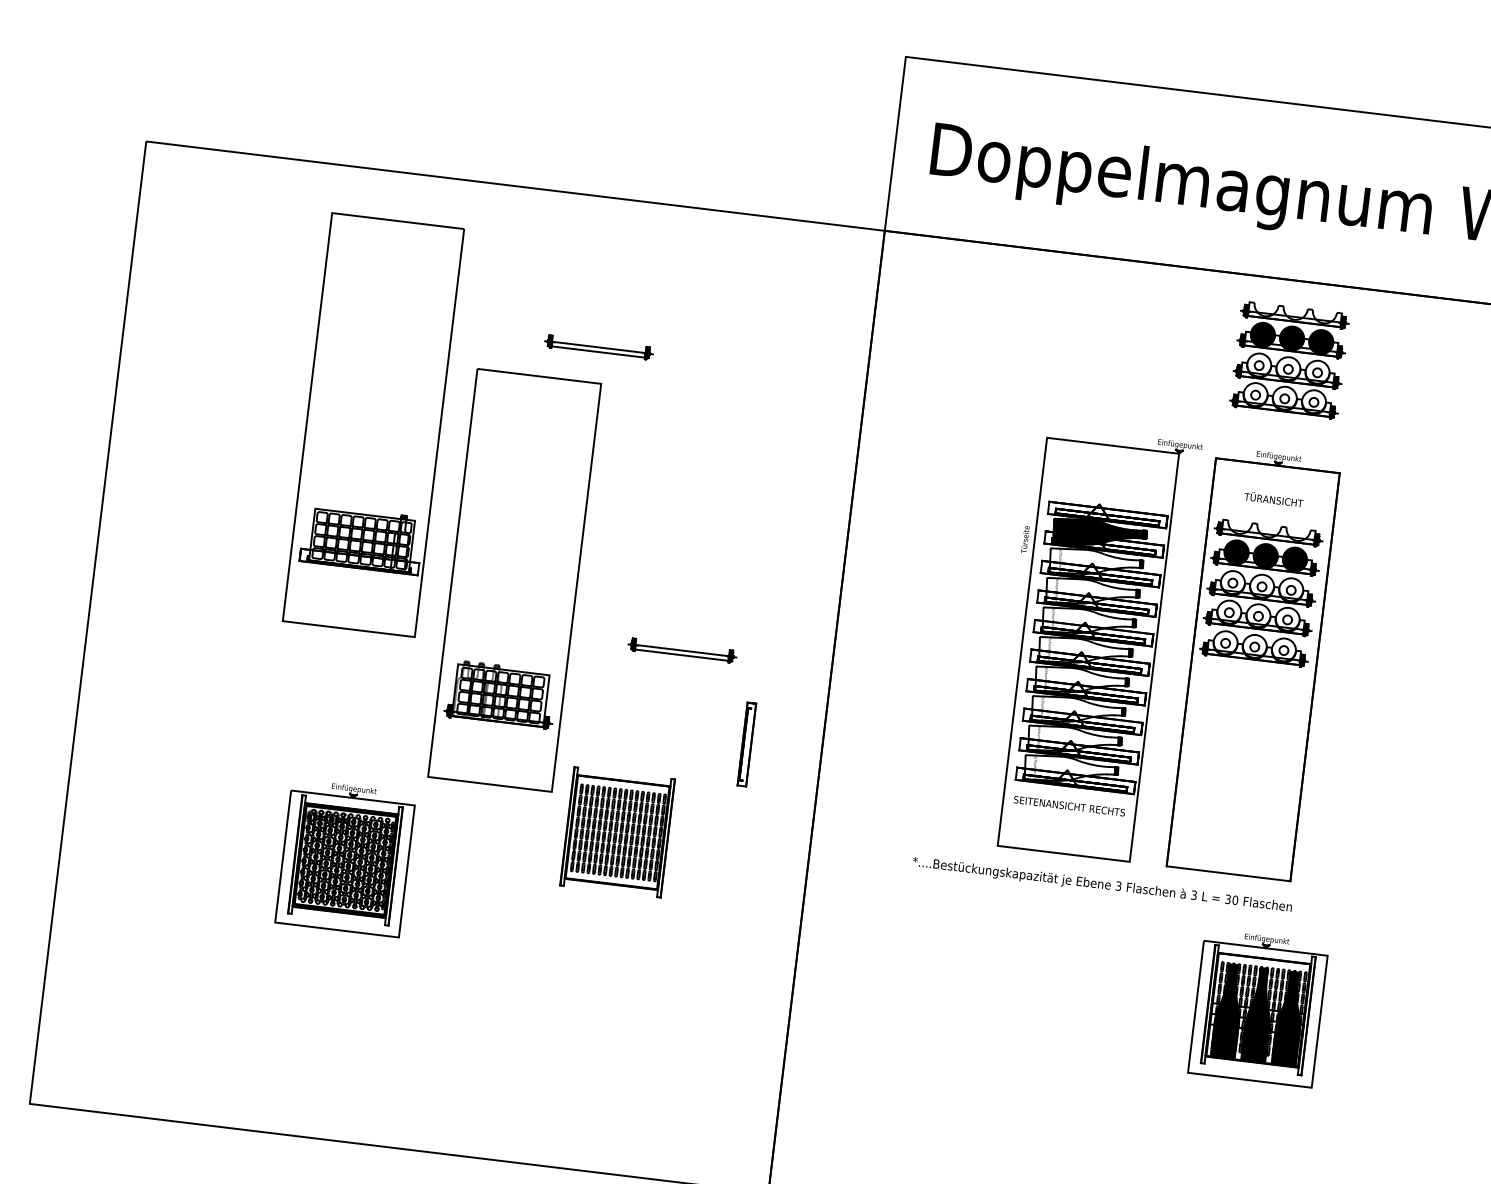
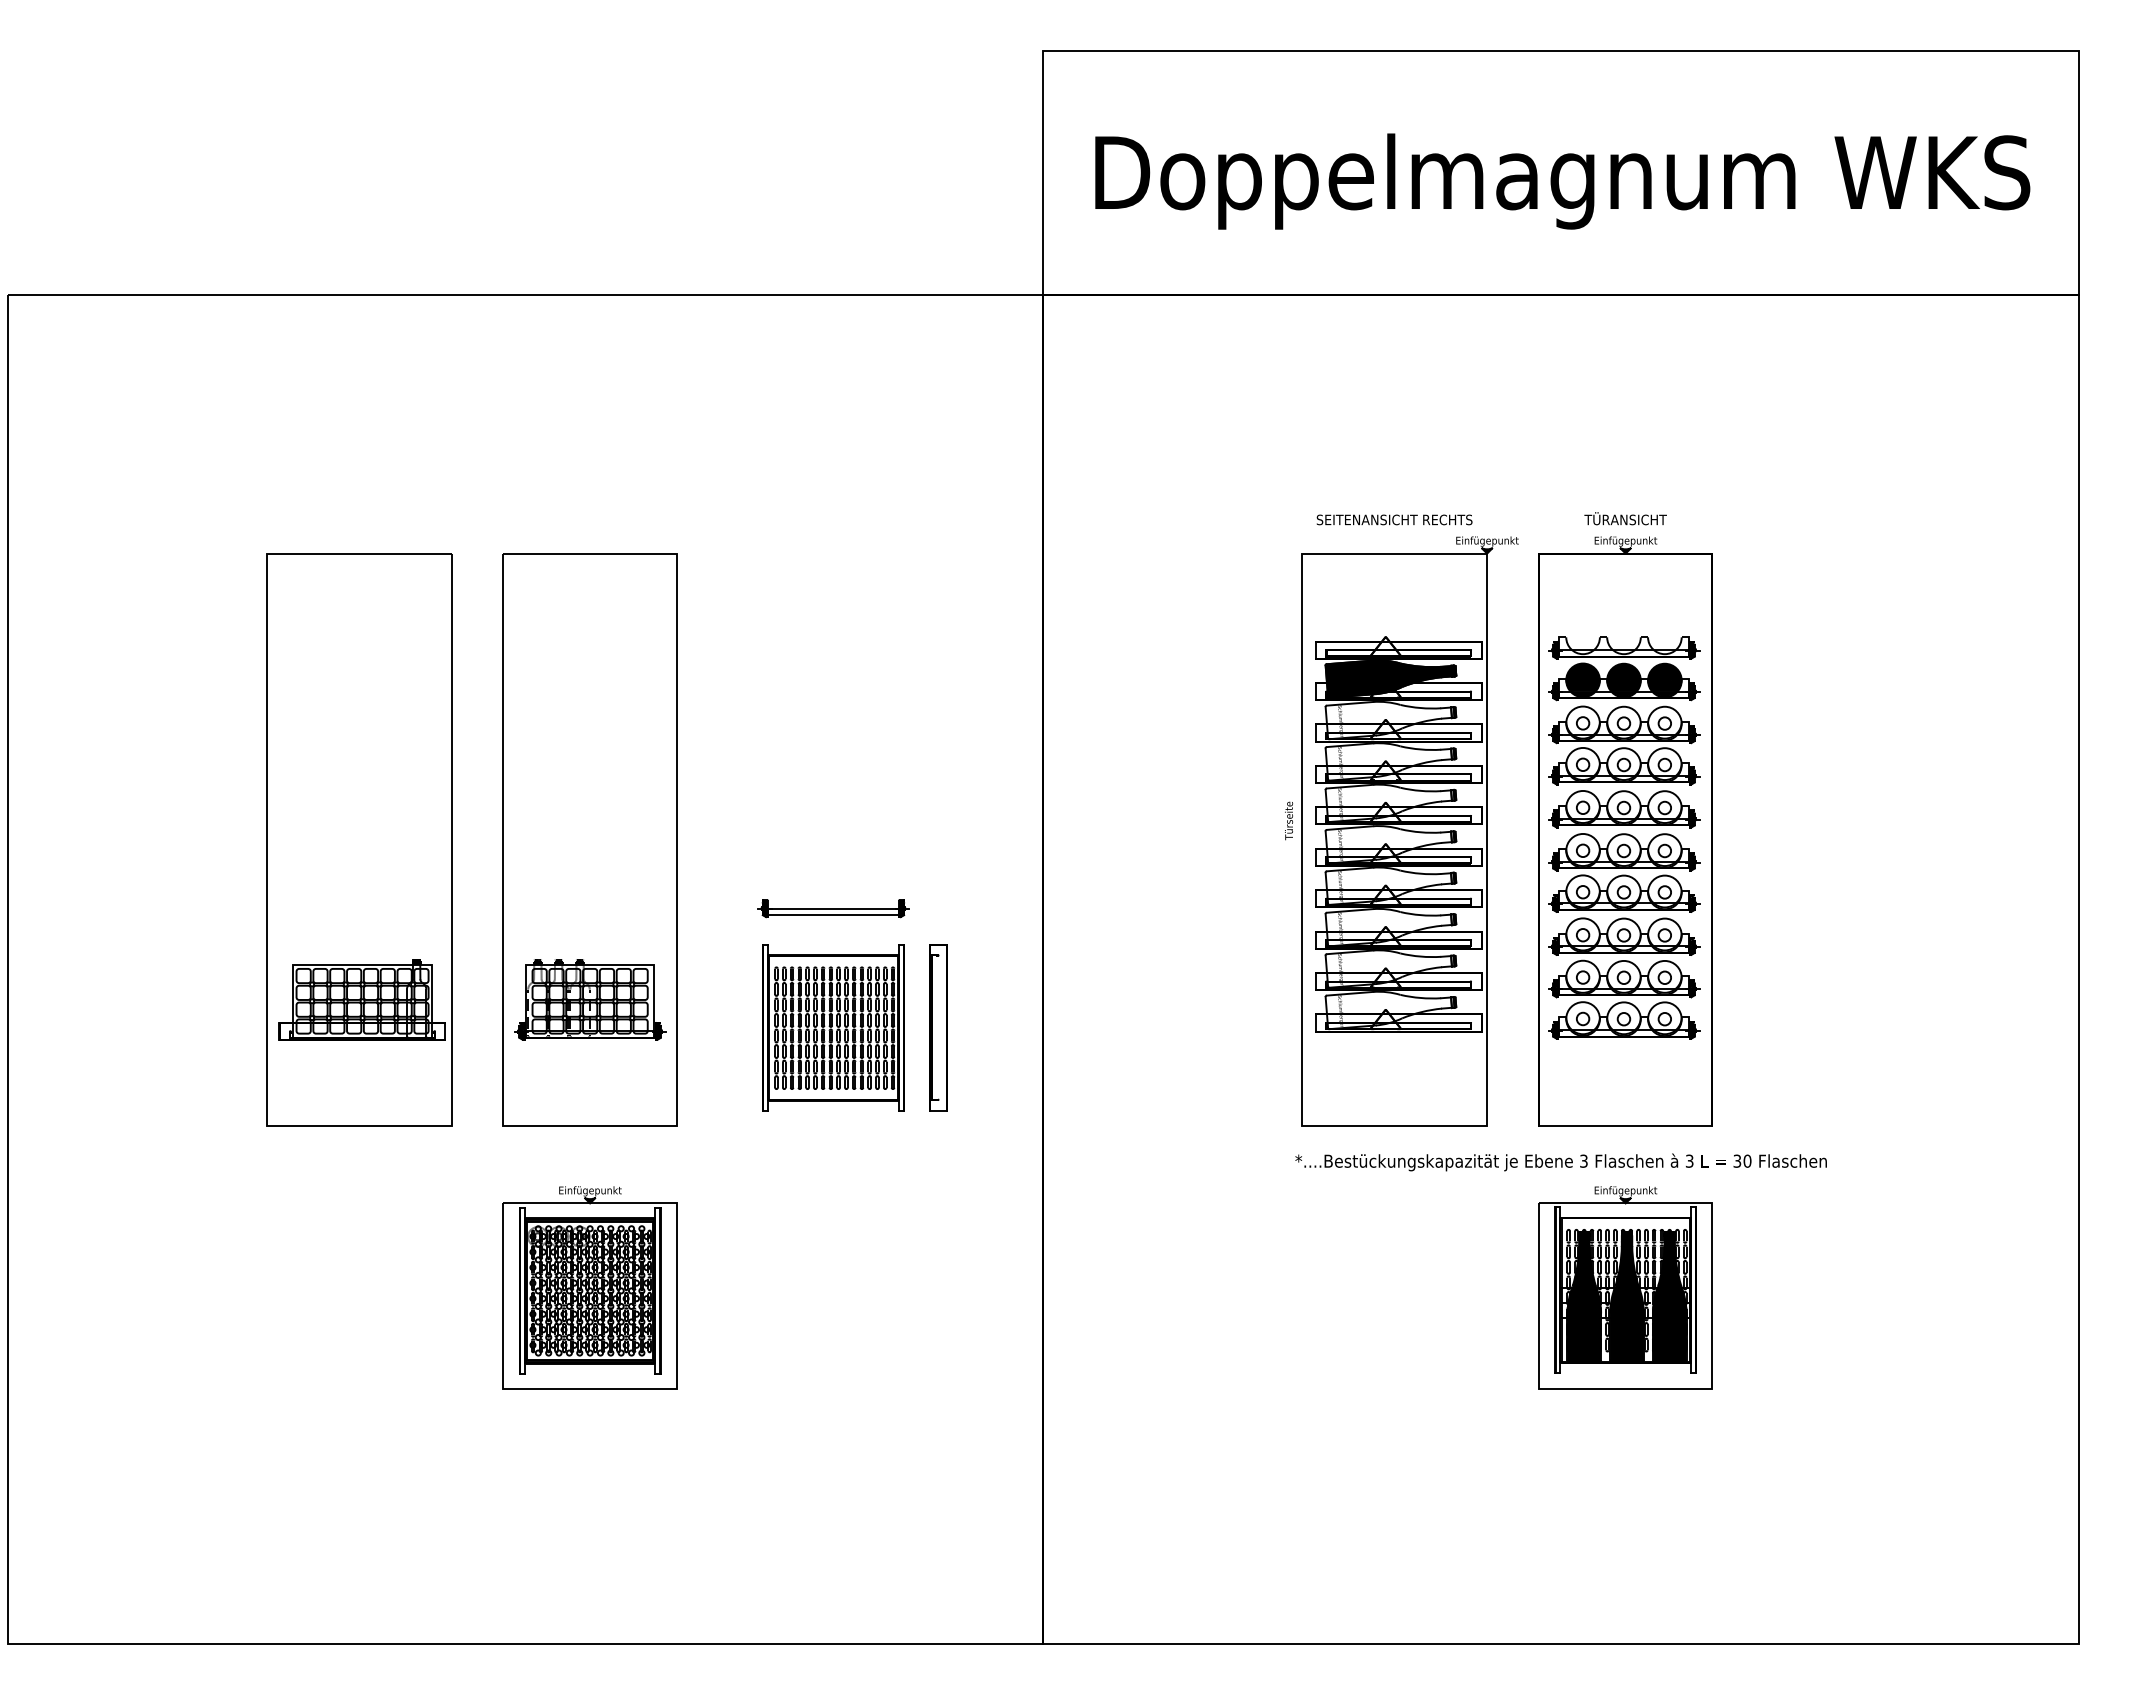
part: (598, 347) -> (667, 503), removed
part: (1289, 360) -> (1624, 405), removed
part: (373, 425) -> (359, 839), moved
text: (1273, 499) -> (1625, 518), moved
text: (1025, 539) -> (1289, 820), moved
part: (1244, 738) -> (1624, 936), added
part: (746, 744) -> (938, 1027), size x1.43
text: (1069, 805) -> (1394, 519), moved
part: (617, 832) -> (833, 1027), moved
part: (345, 857) -> (589, 1287), moved
text: (1101, 885) -> (1560, 1162), moved
part: (1258, 1008) -> (1625, 1287), moved

